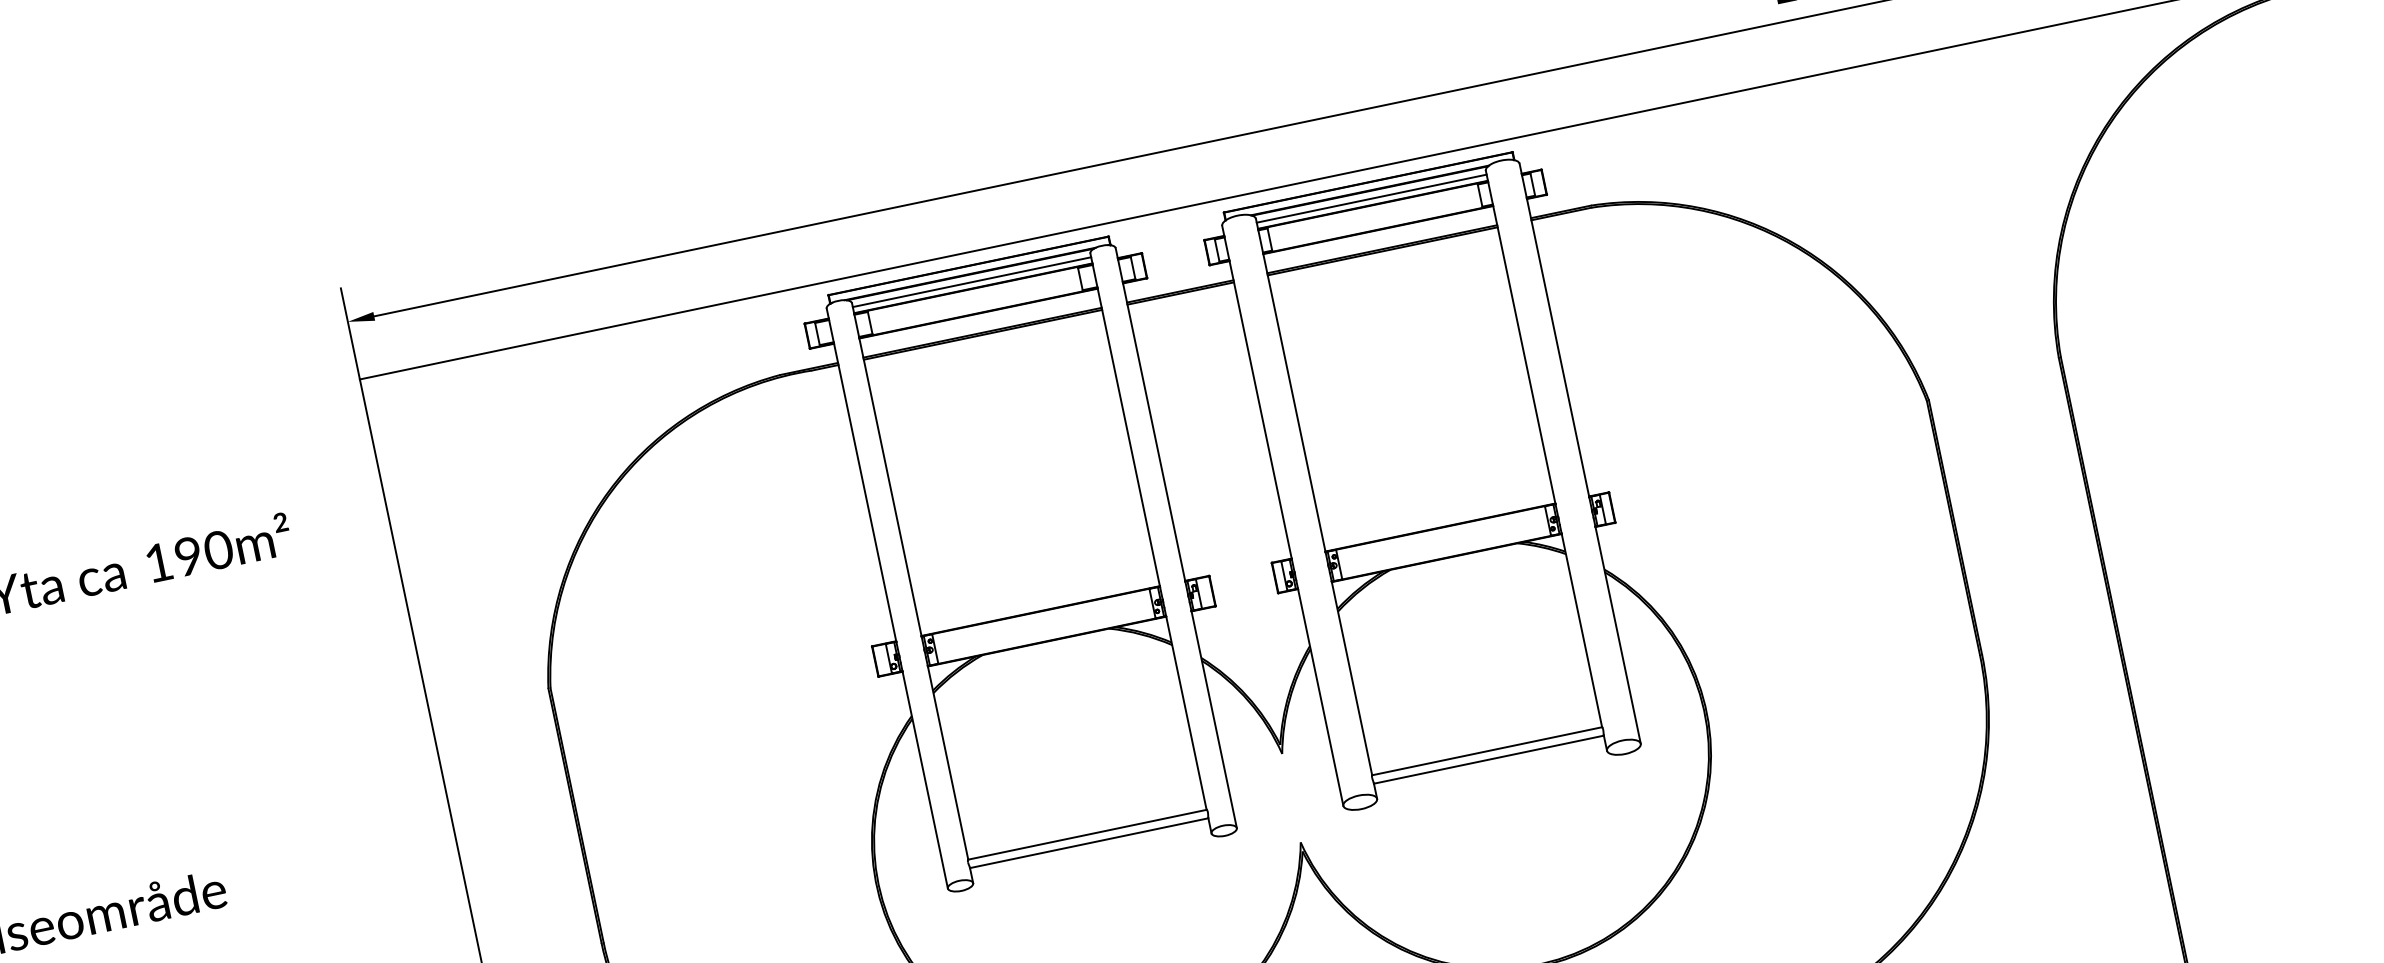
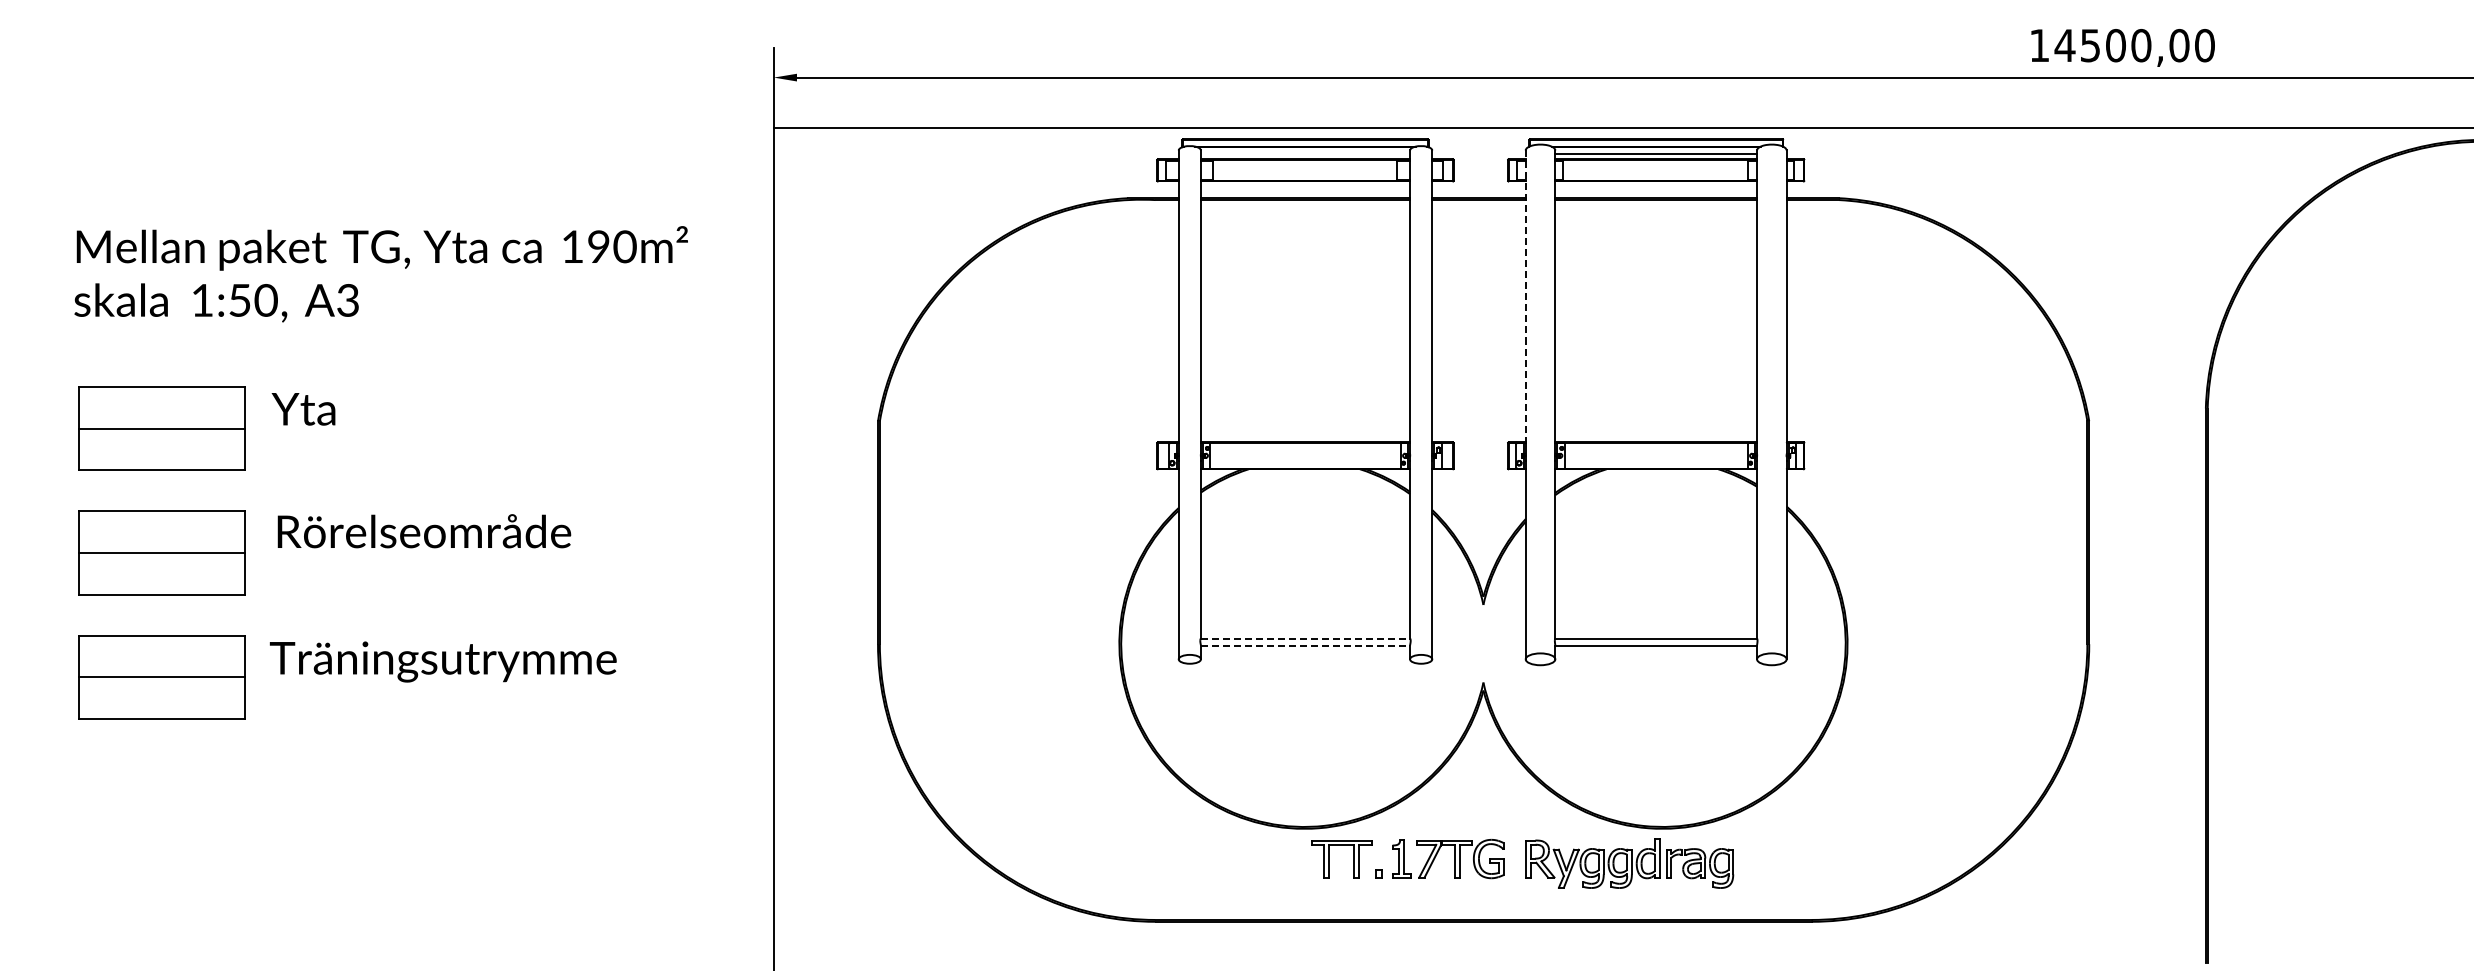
line: (971, 281) -> (1305, 153), removed
line: (1256, 393) -> (1525, 297), solid -> dashed
line: (1087, 834) -> (1305, 638), solid -> dashed
line: (1089, 843) -> (1305, 646), solid -> dashed

